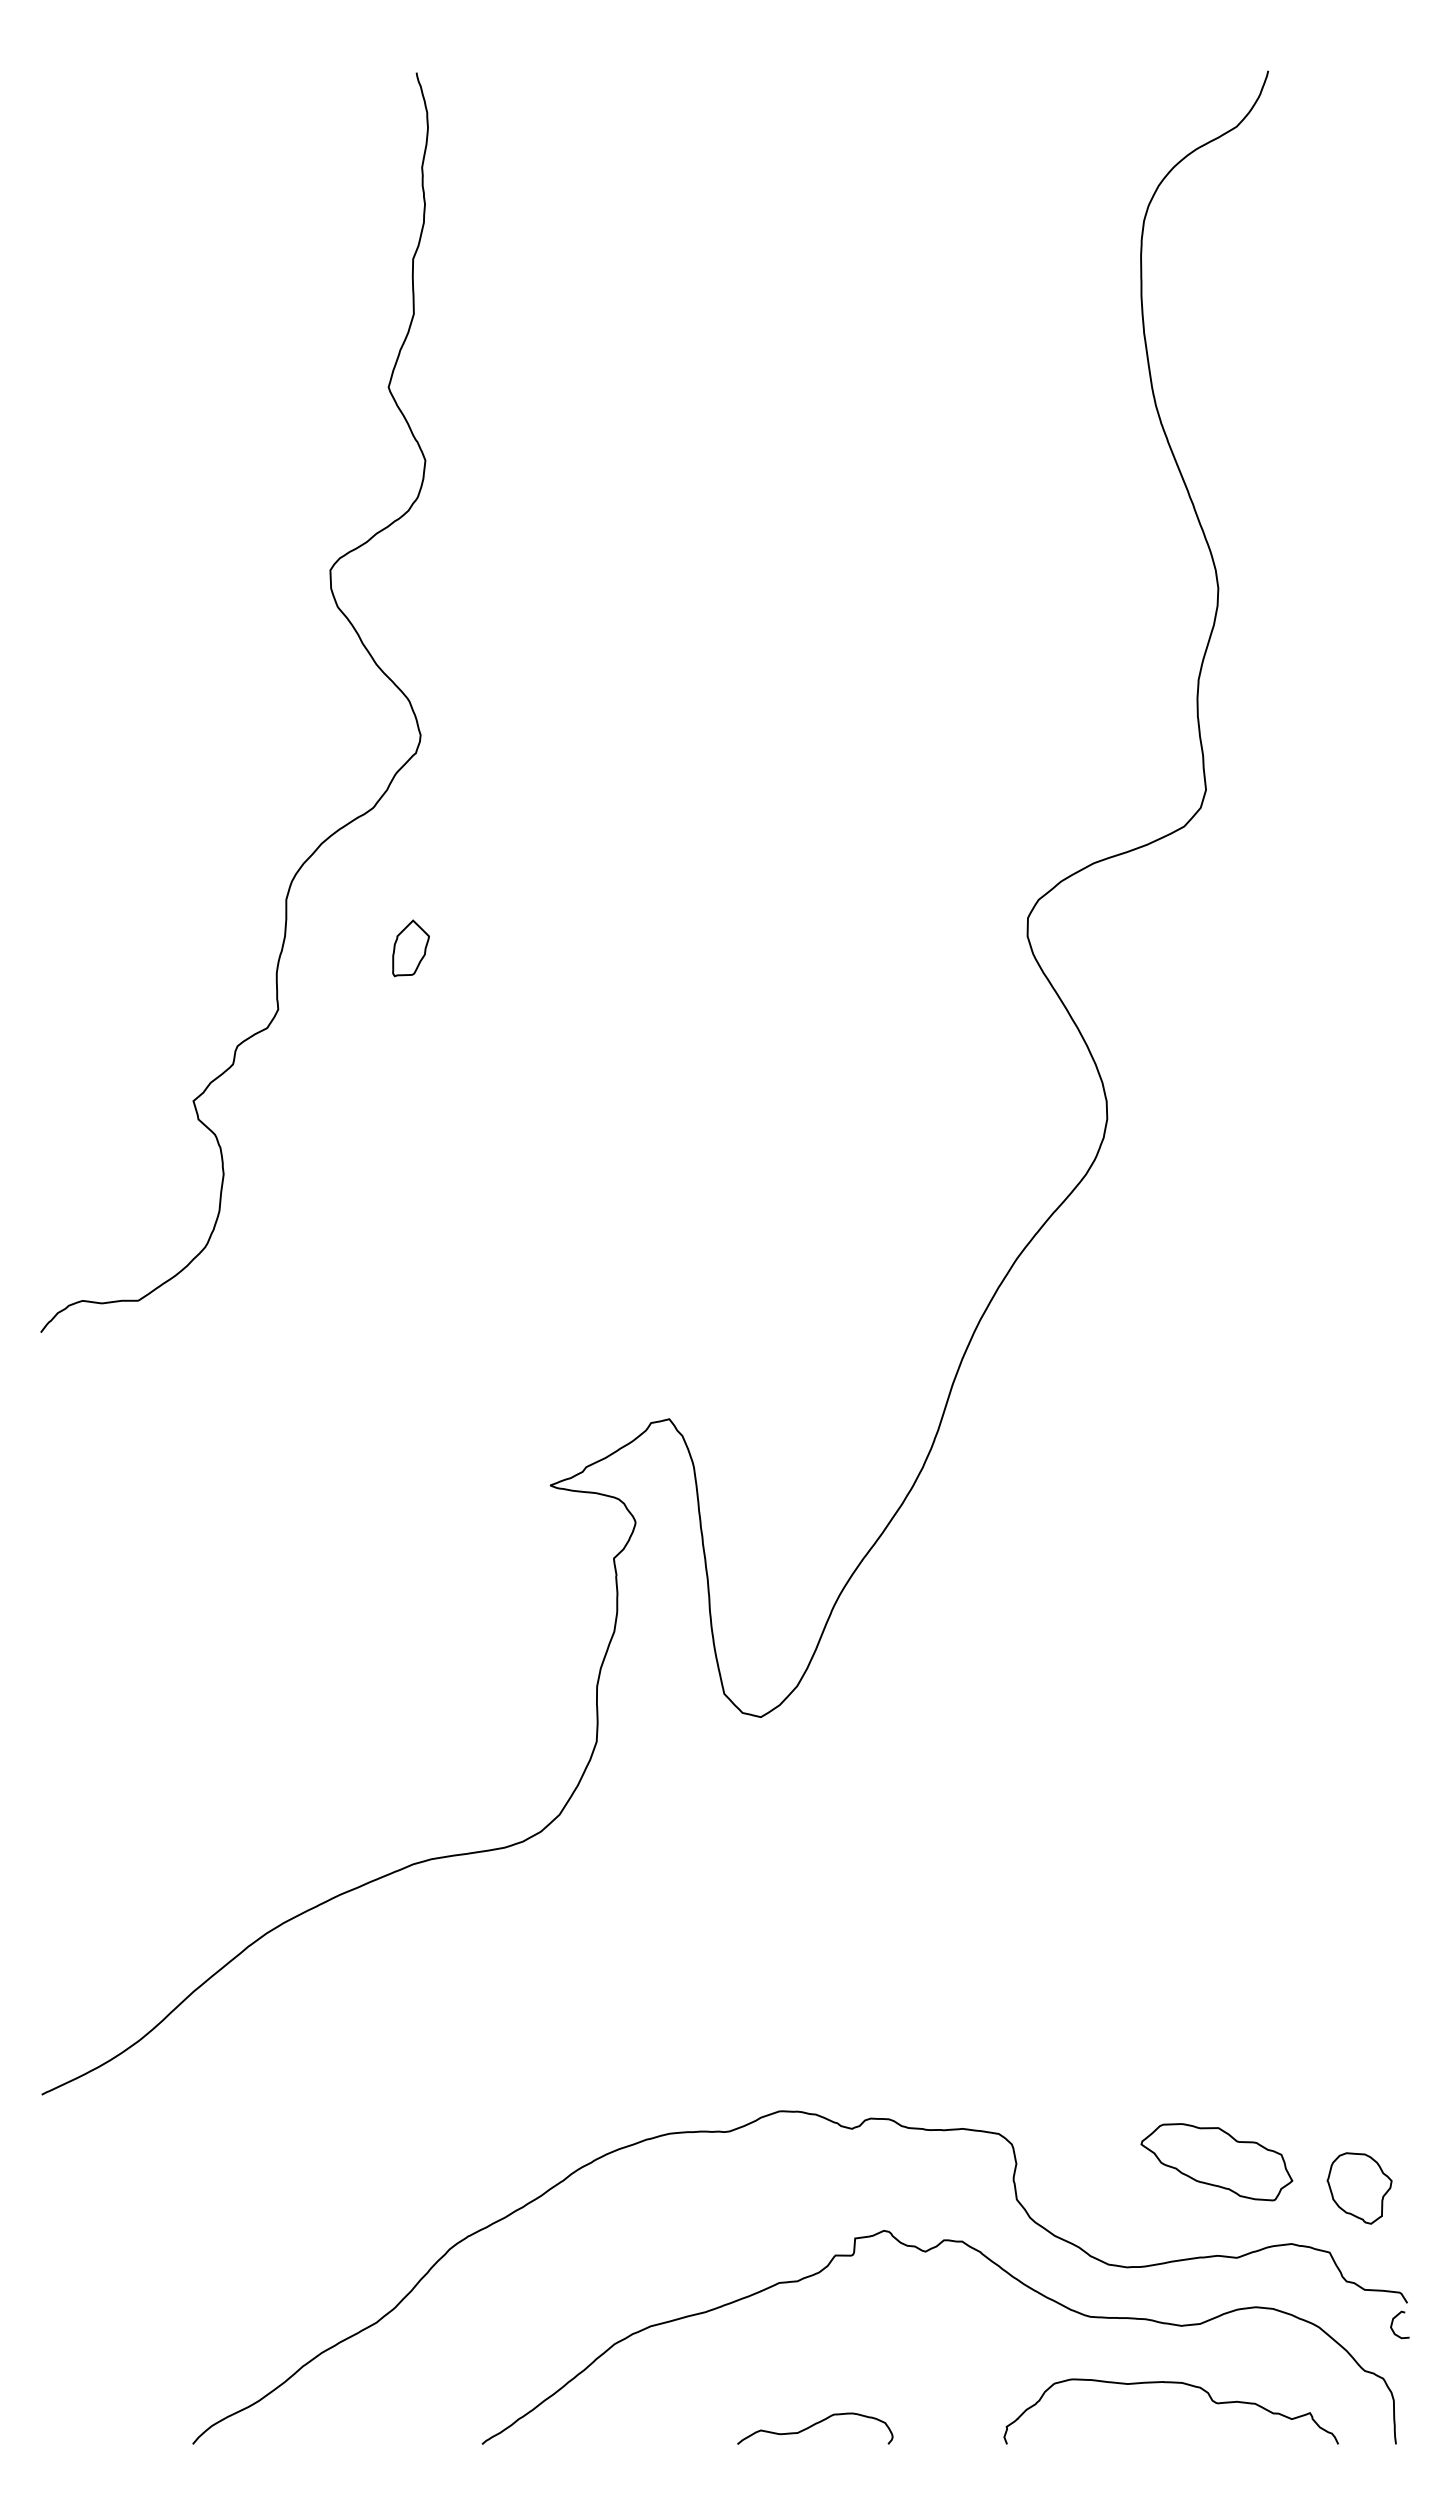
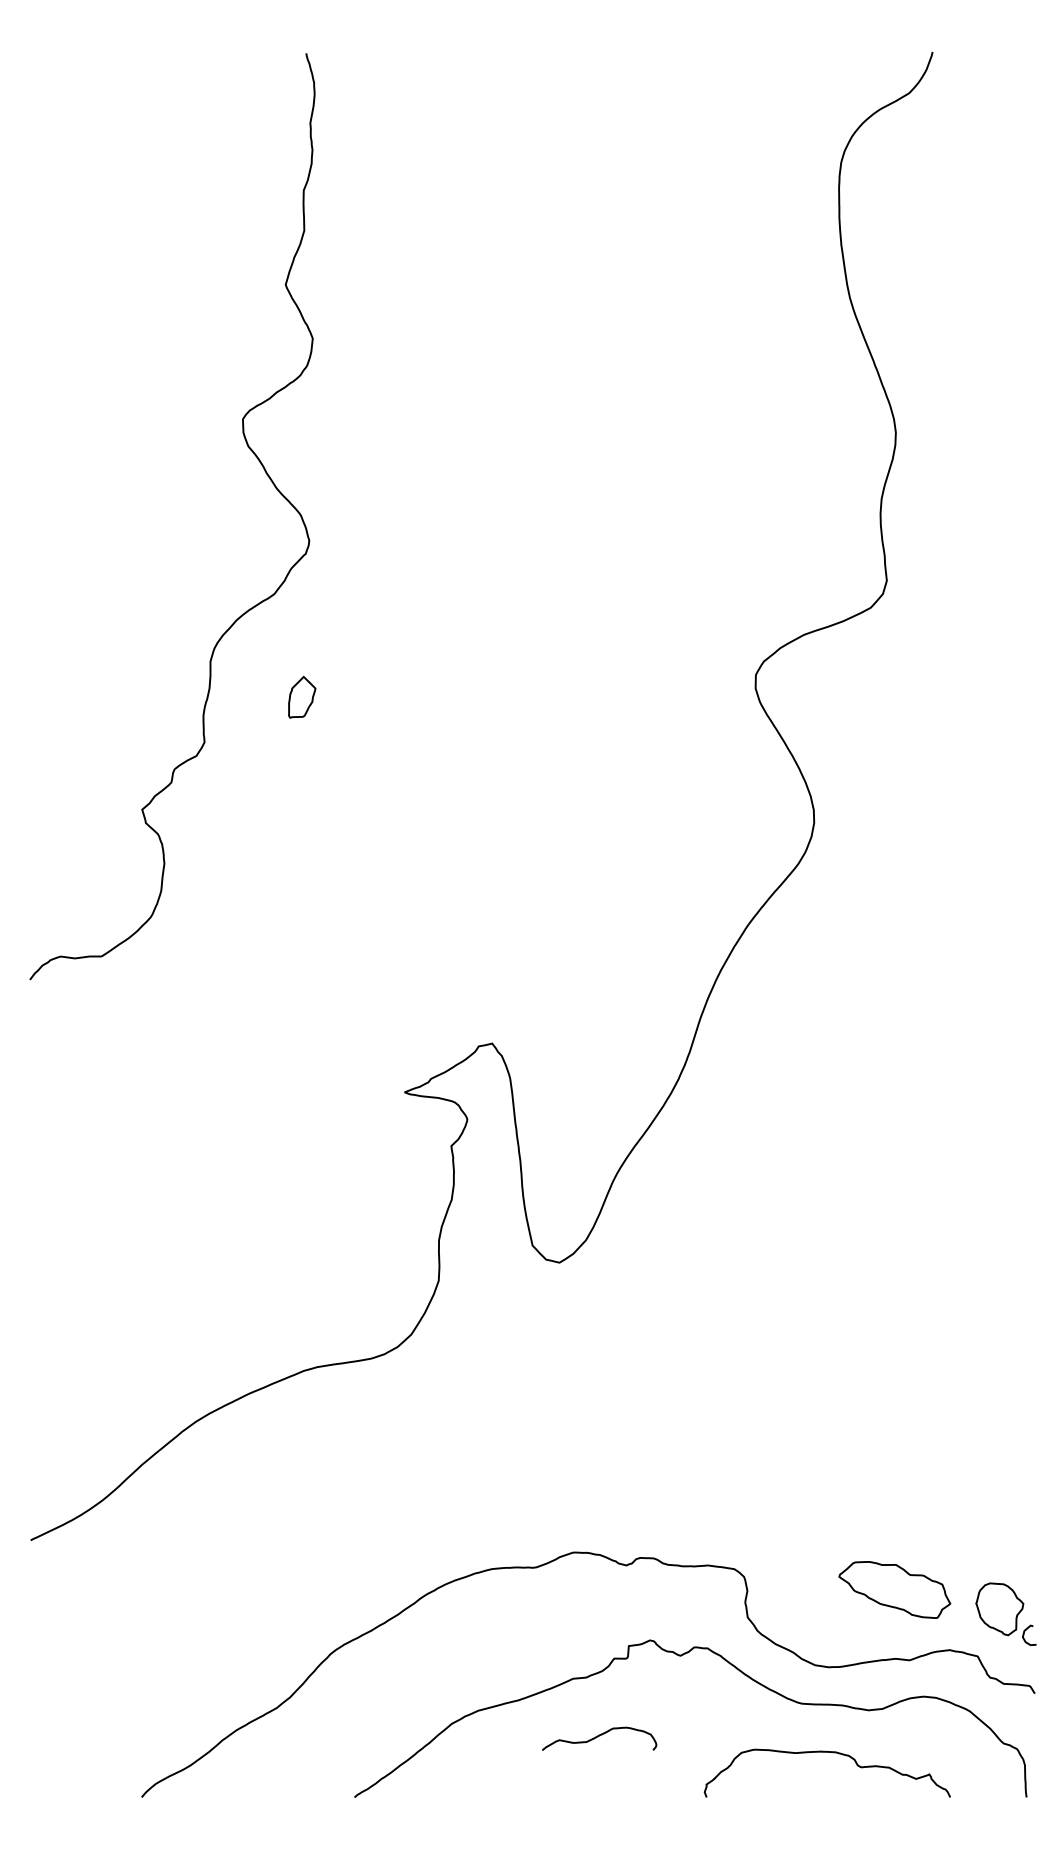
curve: (1393, 2322) -> (1024, 1633), moved
curve: (1170, 2383) -> (826, 1752), moved
curve: (813, 2426) -> (598, 1737), moved

